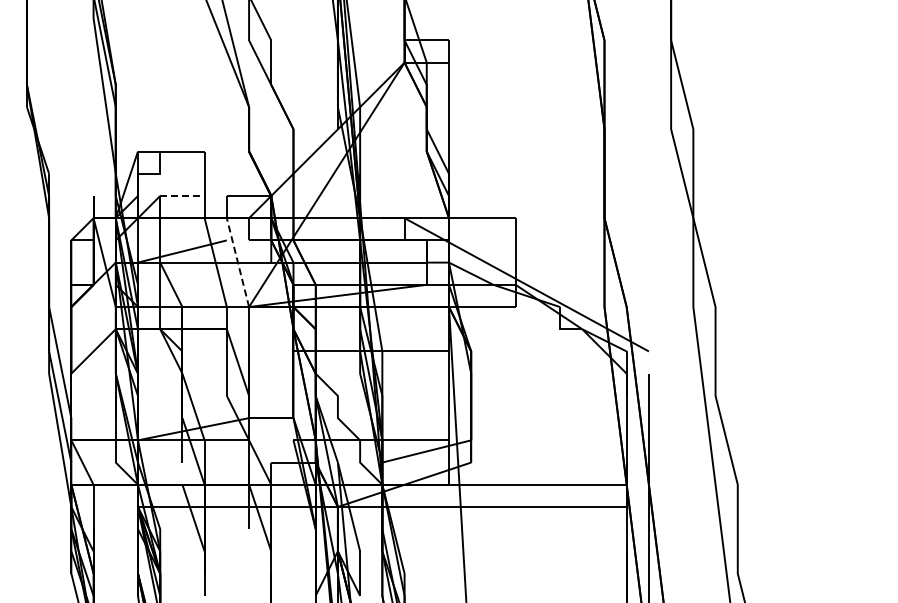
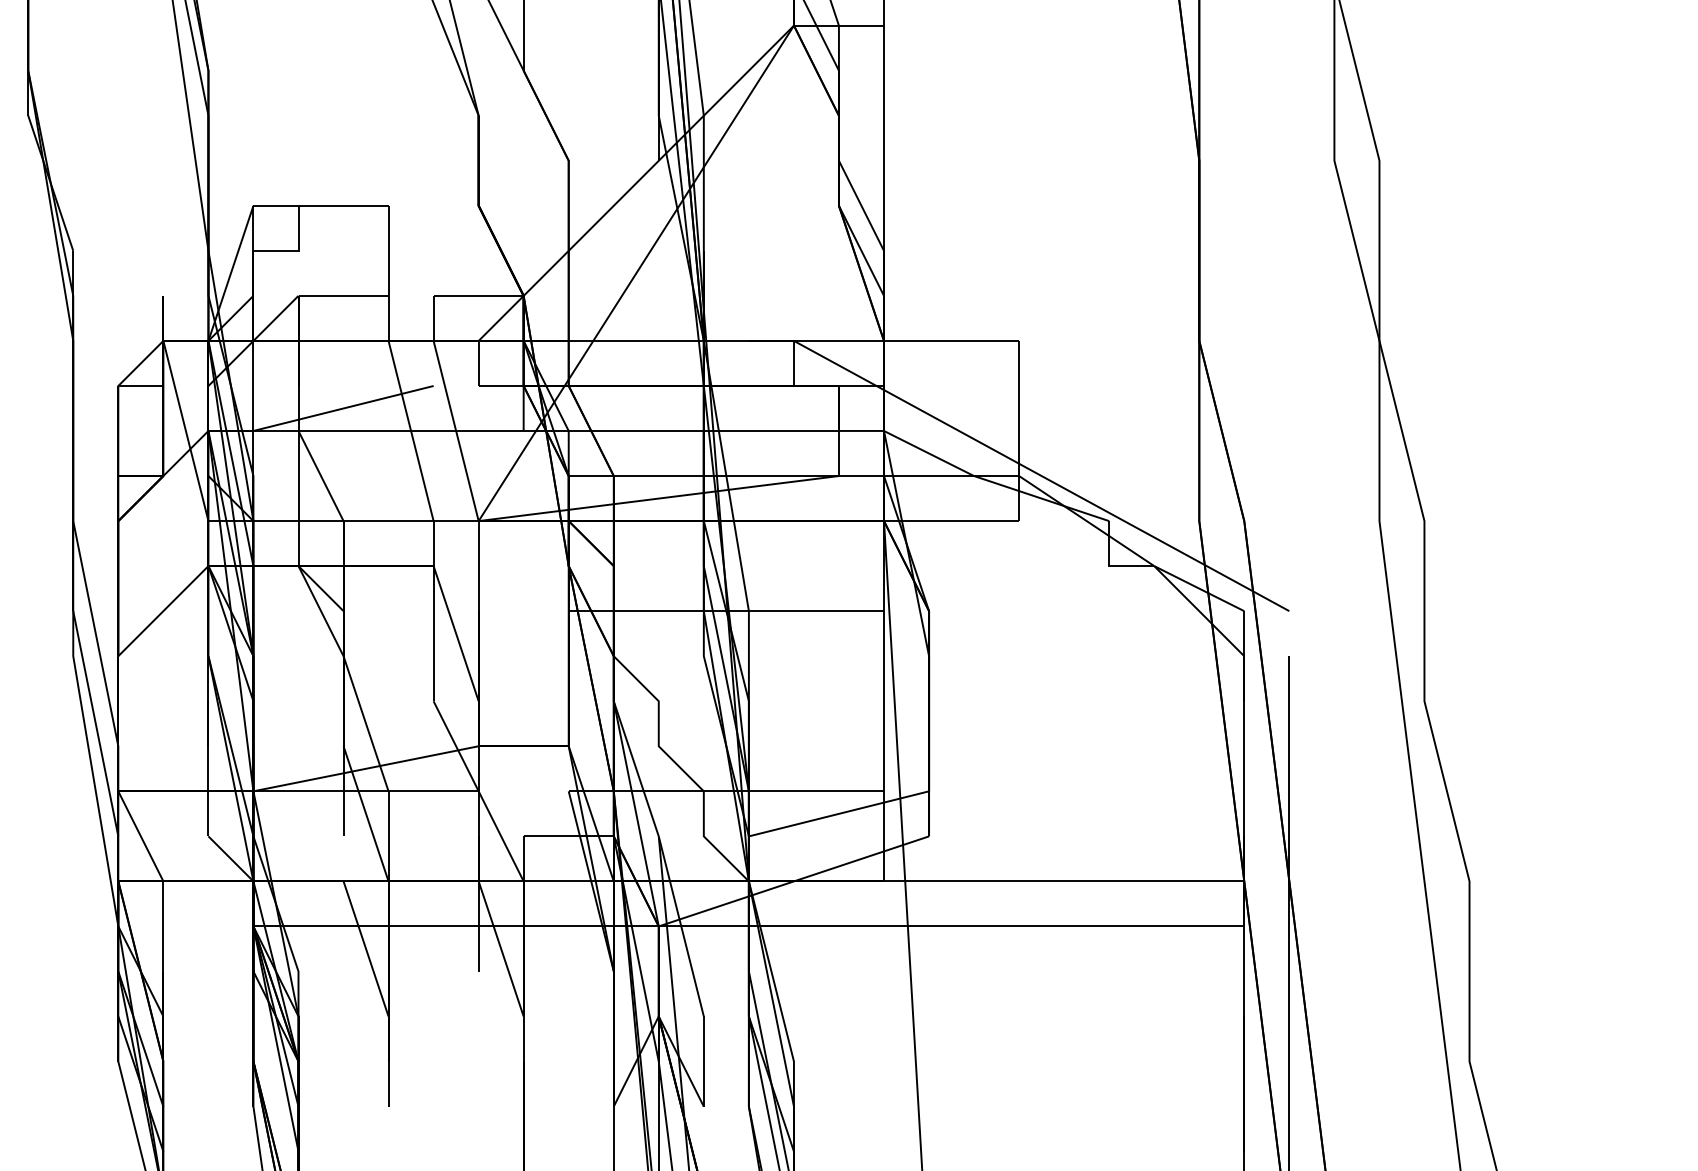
line: (182, 195) -> (343, 294), dashed -> solid
line: (237, 262) -> (455, 430), dashed -> solid

